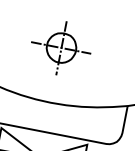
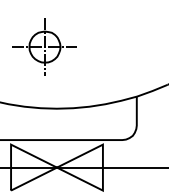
part: (61, 47) -> (44, 46), moved

